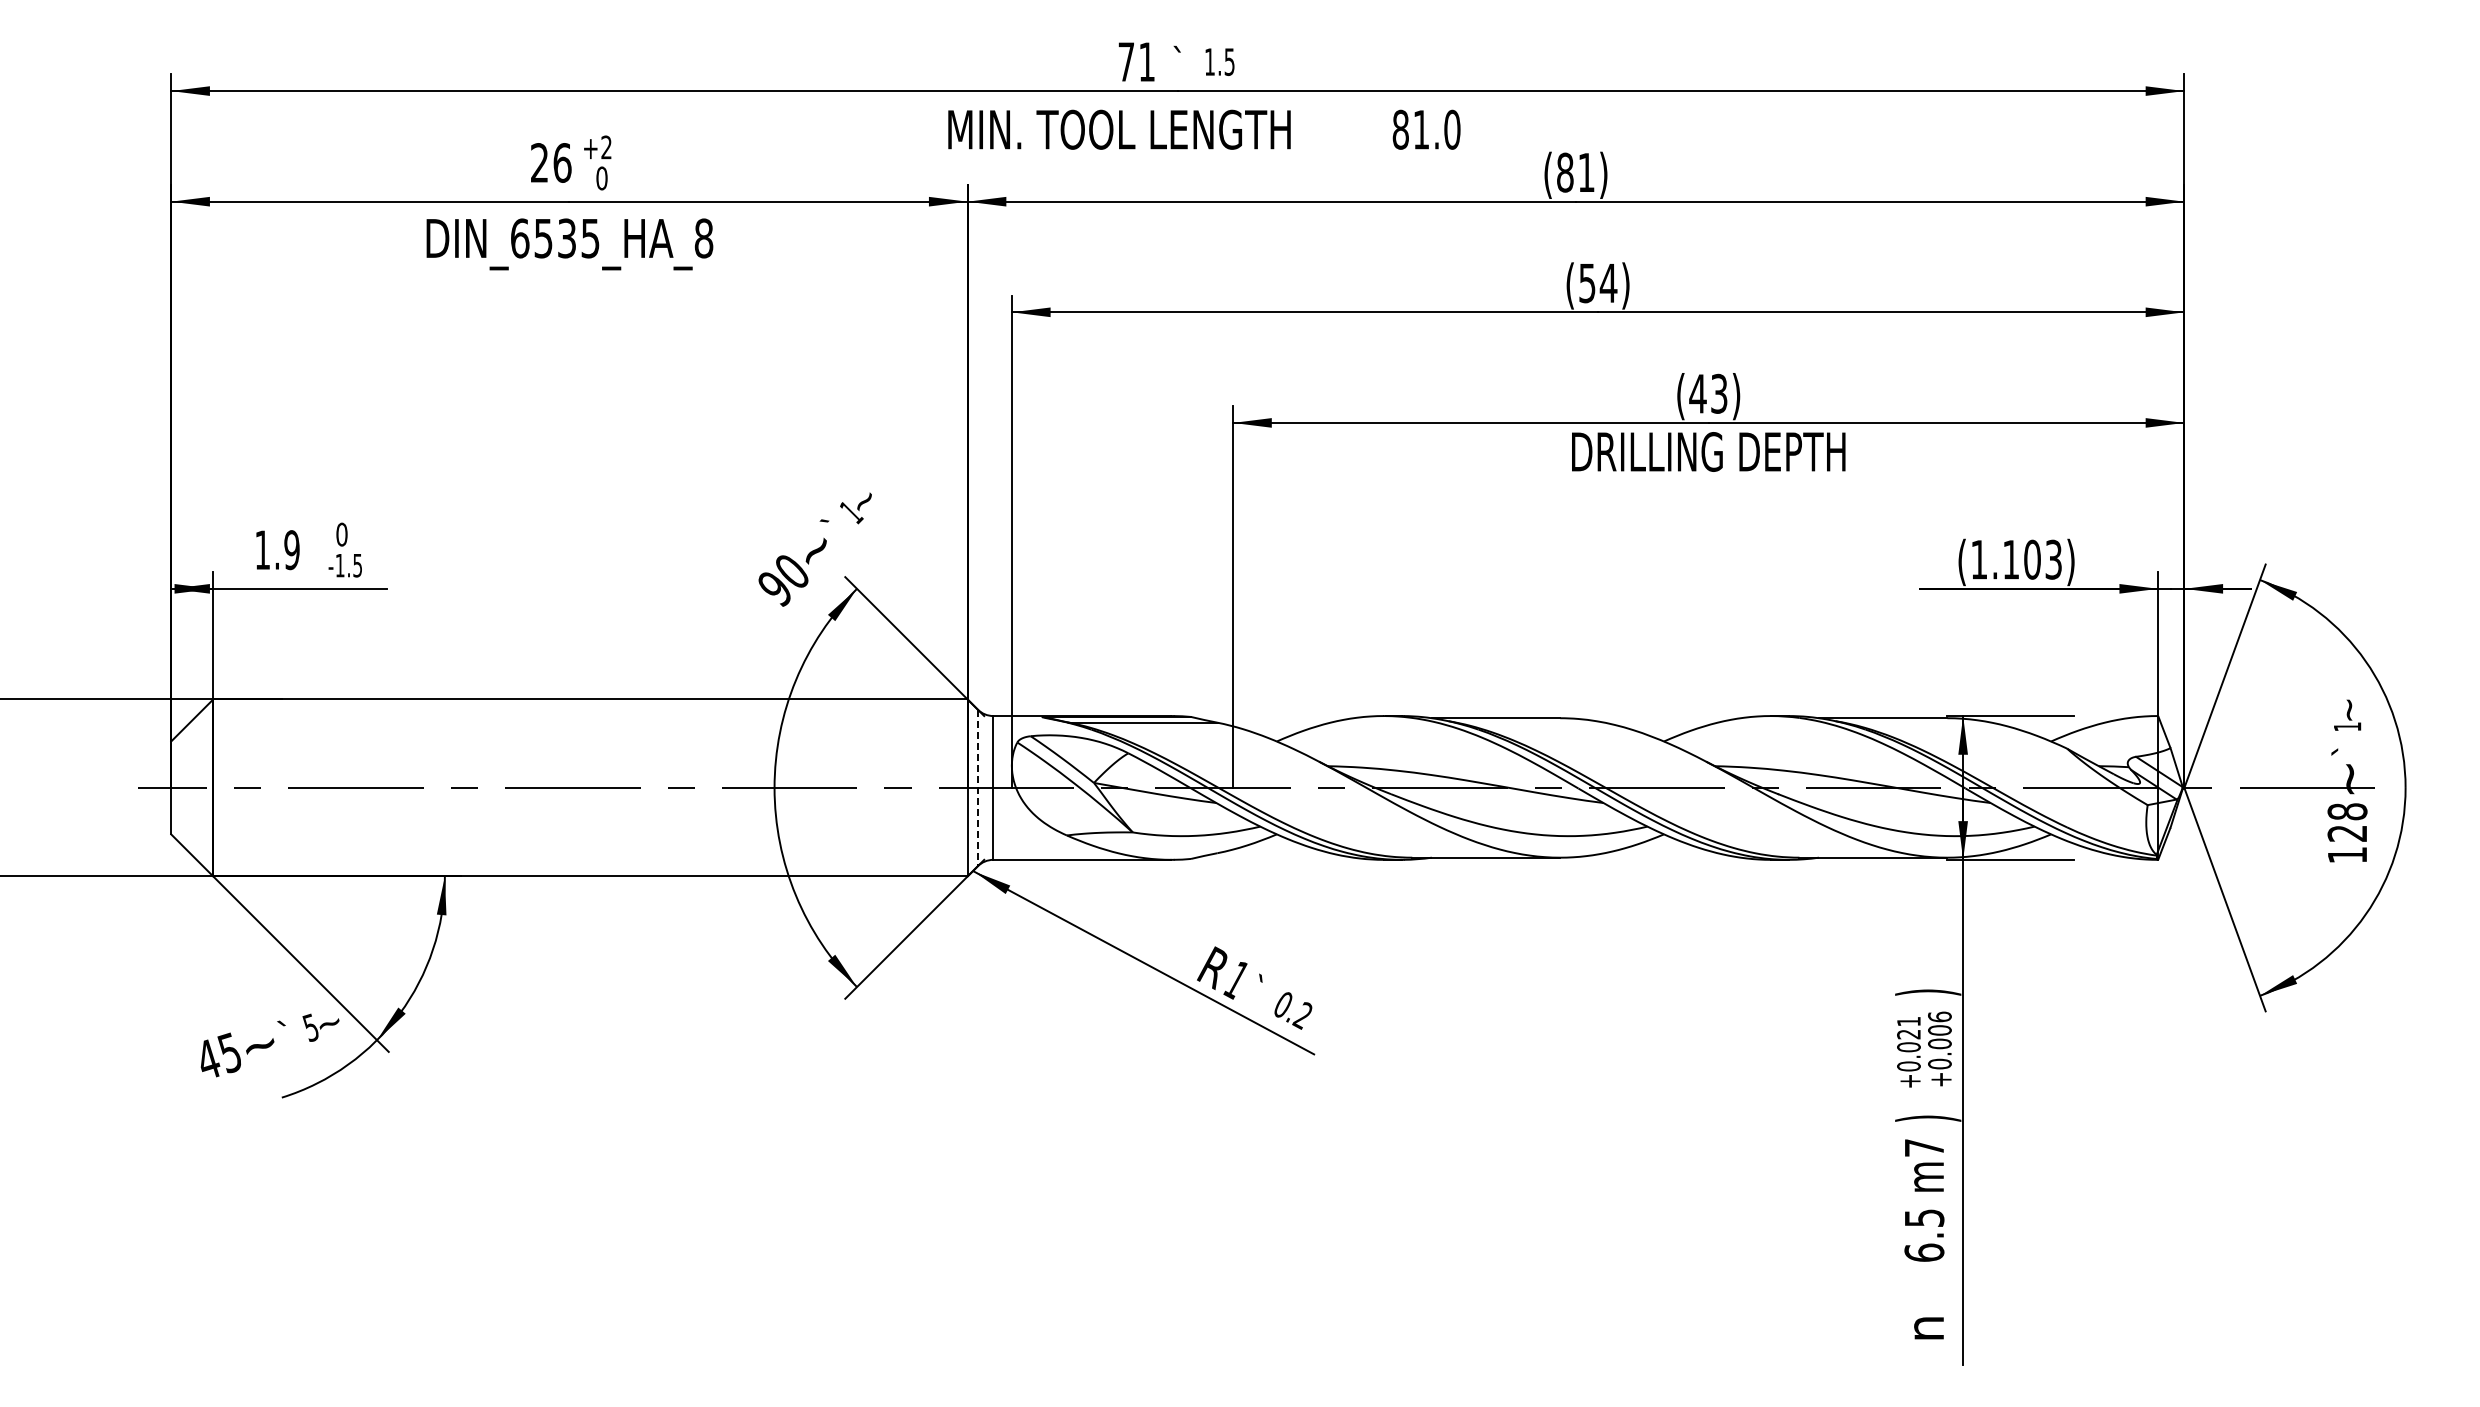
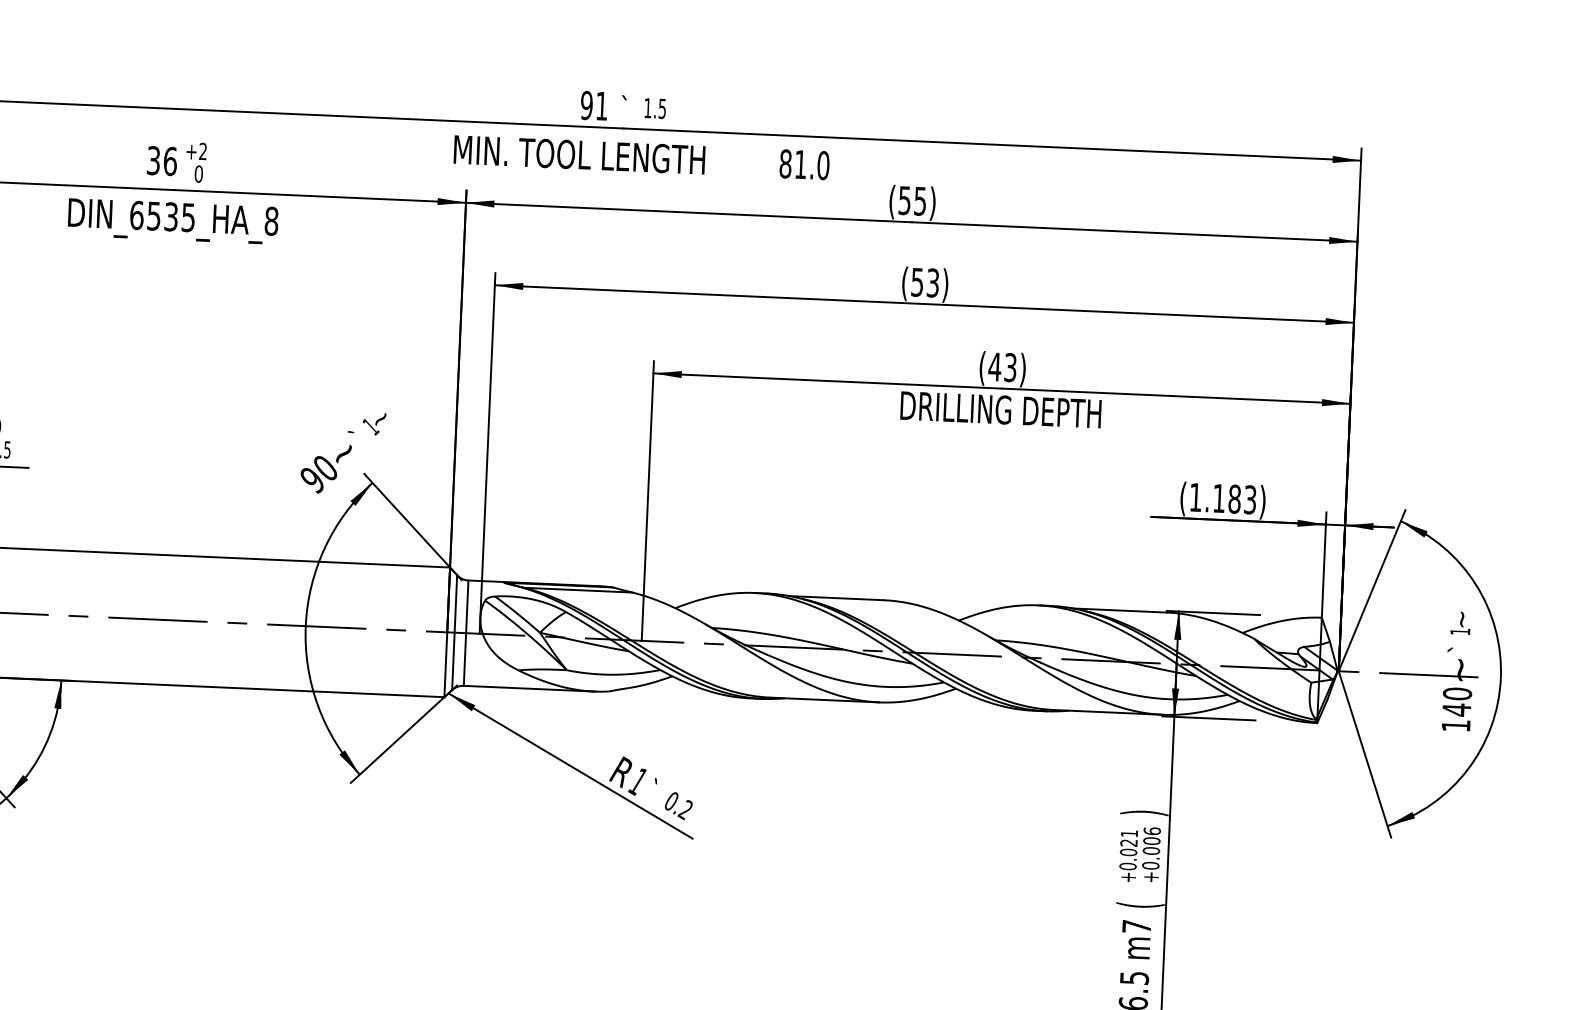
text: (1126, 62) -> (586, 105), 71 -> 91
text: (539, 162) -> (153, 160), 26 -> 36
text: (1575, 172) -> (912, 200), (81) -> (55)
text: (1608, 283) -> (932, 283), (54) -> (53)
text: (2032, 559) -> (1234, 499), (1.103) -> (1.183)
line: (977, 788) -> (454, 633), dashed -> solid
text: (2347, 822) -> (1457, 701), 128 -> 140
text: (1928, 1118) -> (1140, 905), ) -> (

